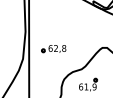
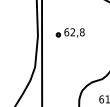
part: (53, 49) -> (70, 33), moved

